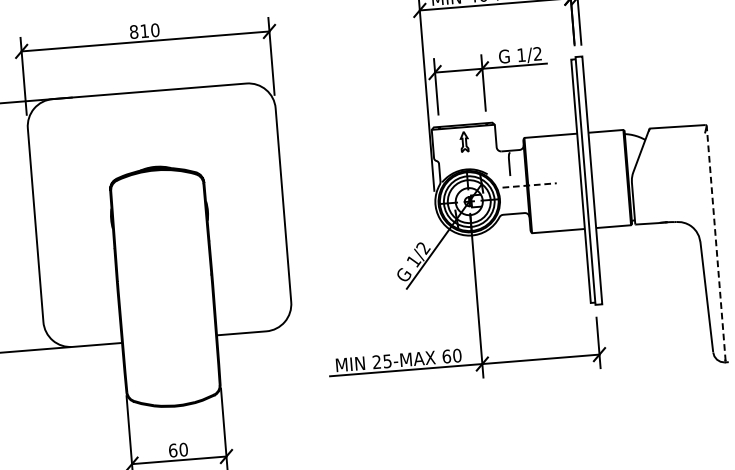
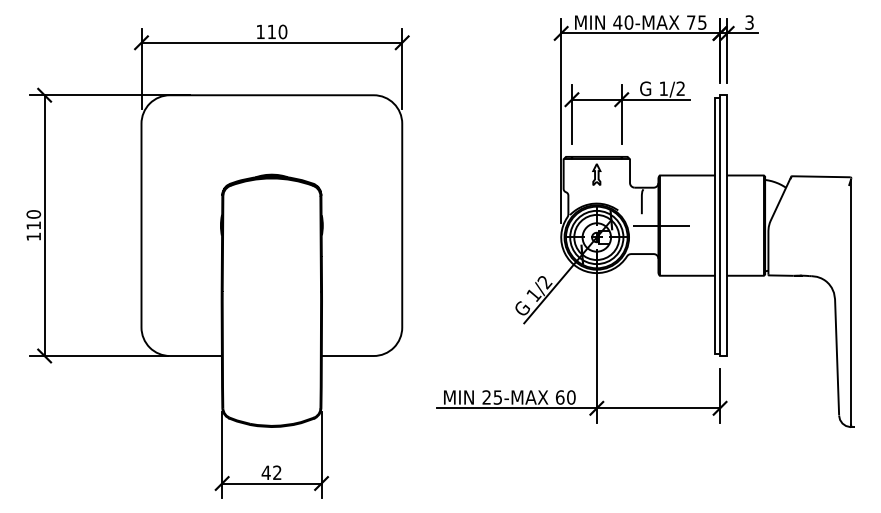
text: (133, 31) -> (260, 31), 810 -> 110
line: (529, 185) -> (661, 225), dashed -> solid
line: (716, 243) -> (851, 302), dashed -> solid
text: (178, 449) -> (271, 472), 60 -> 42

